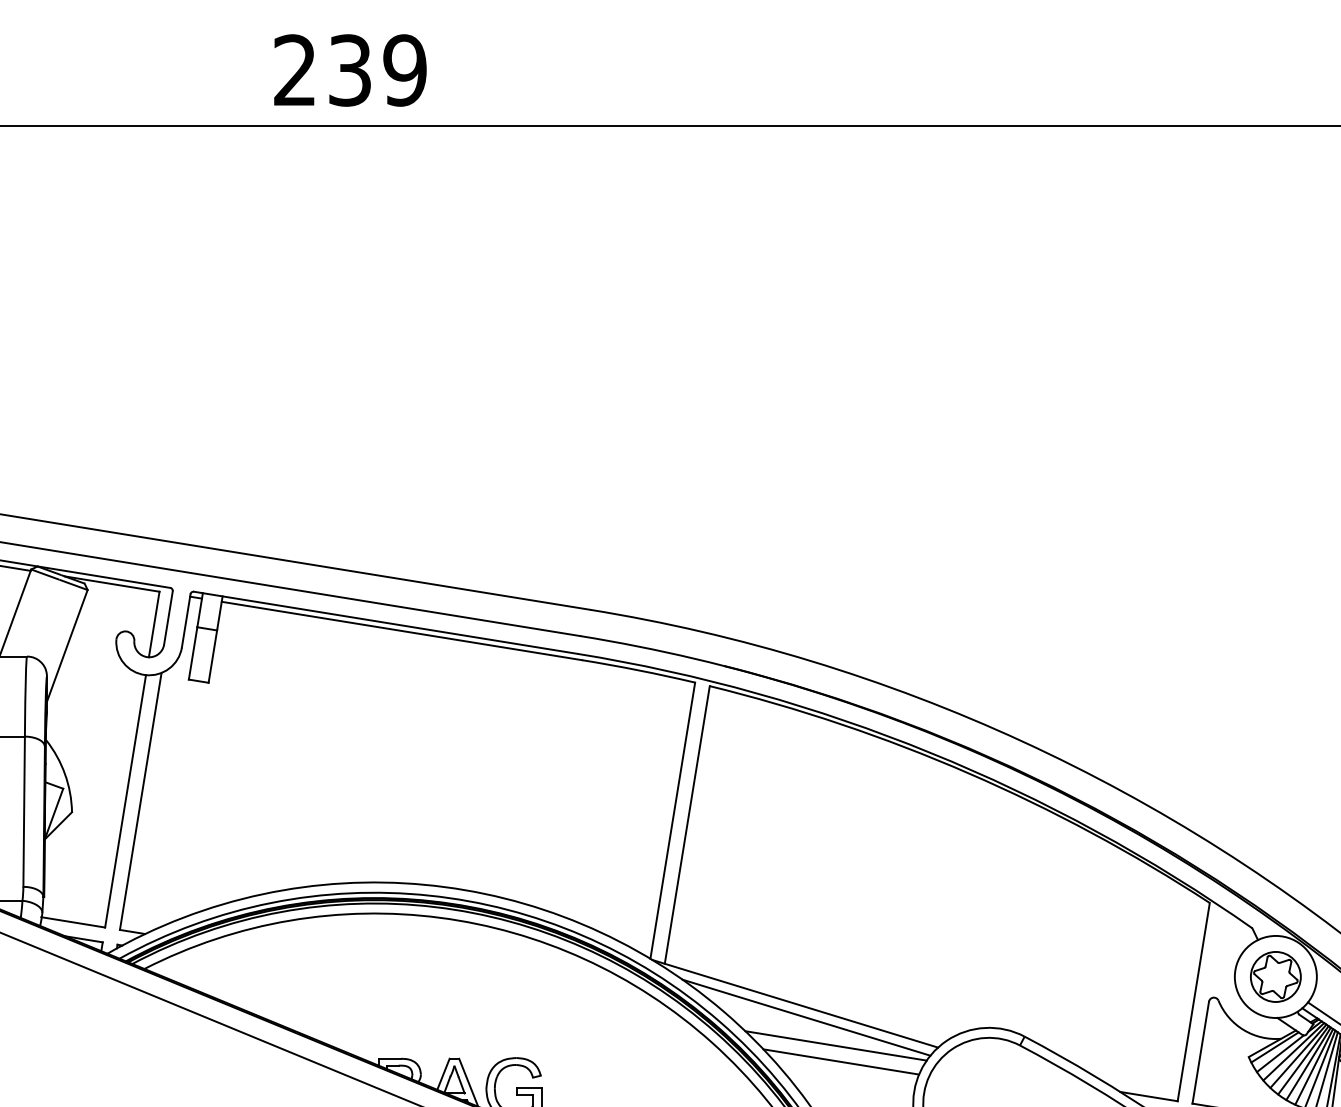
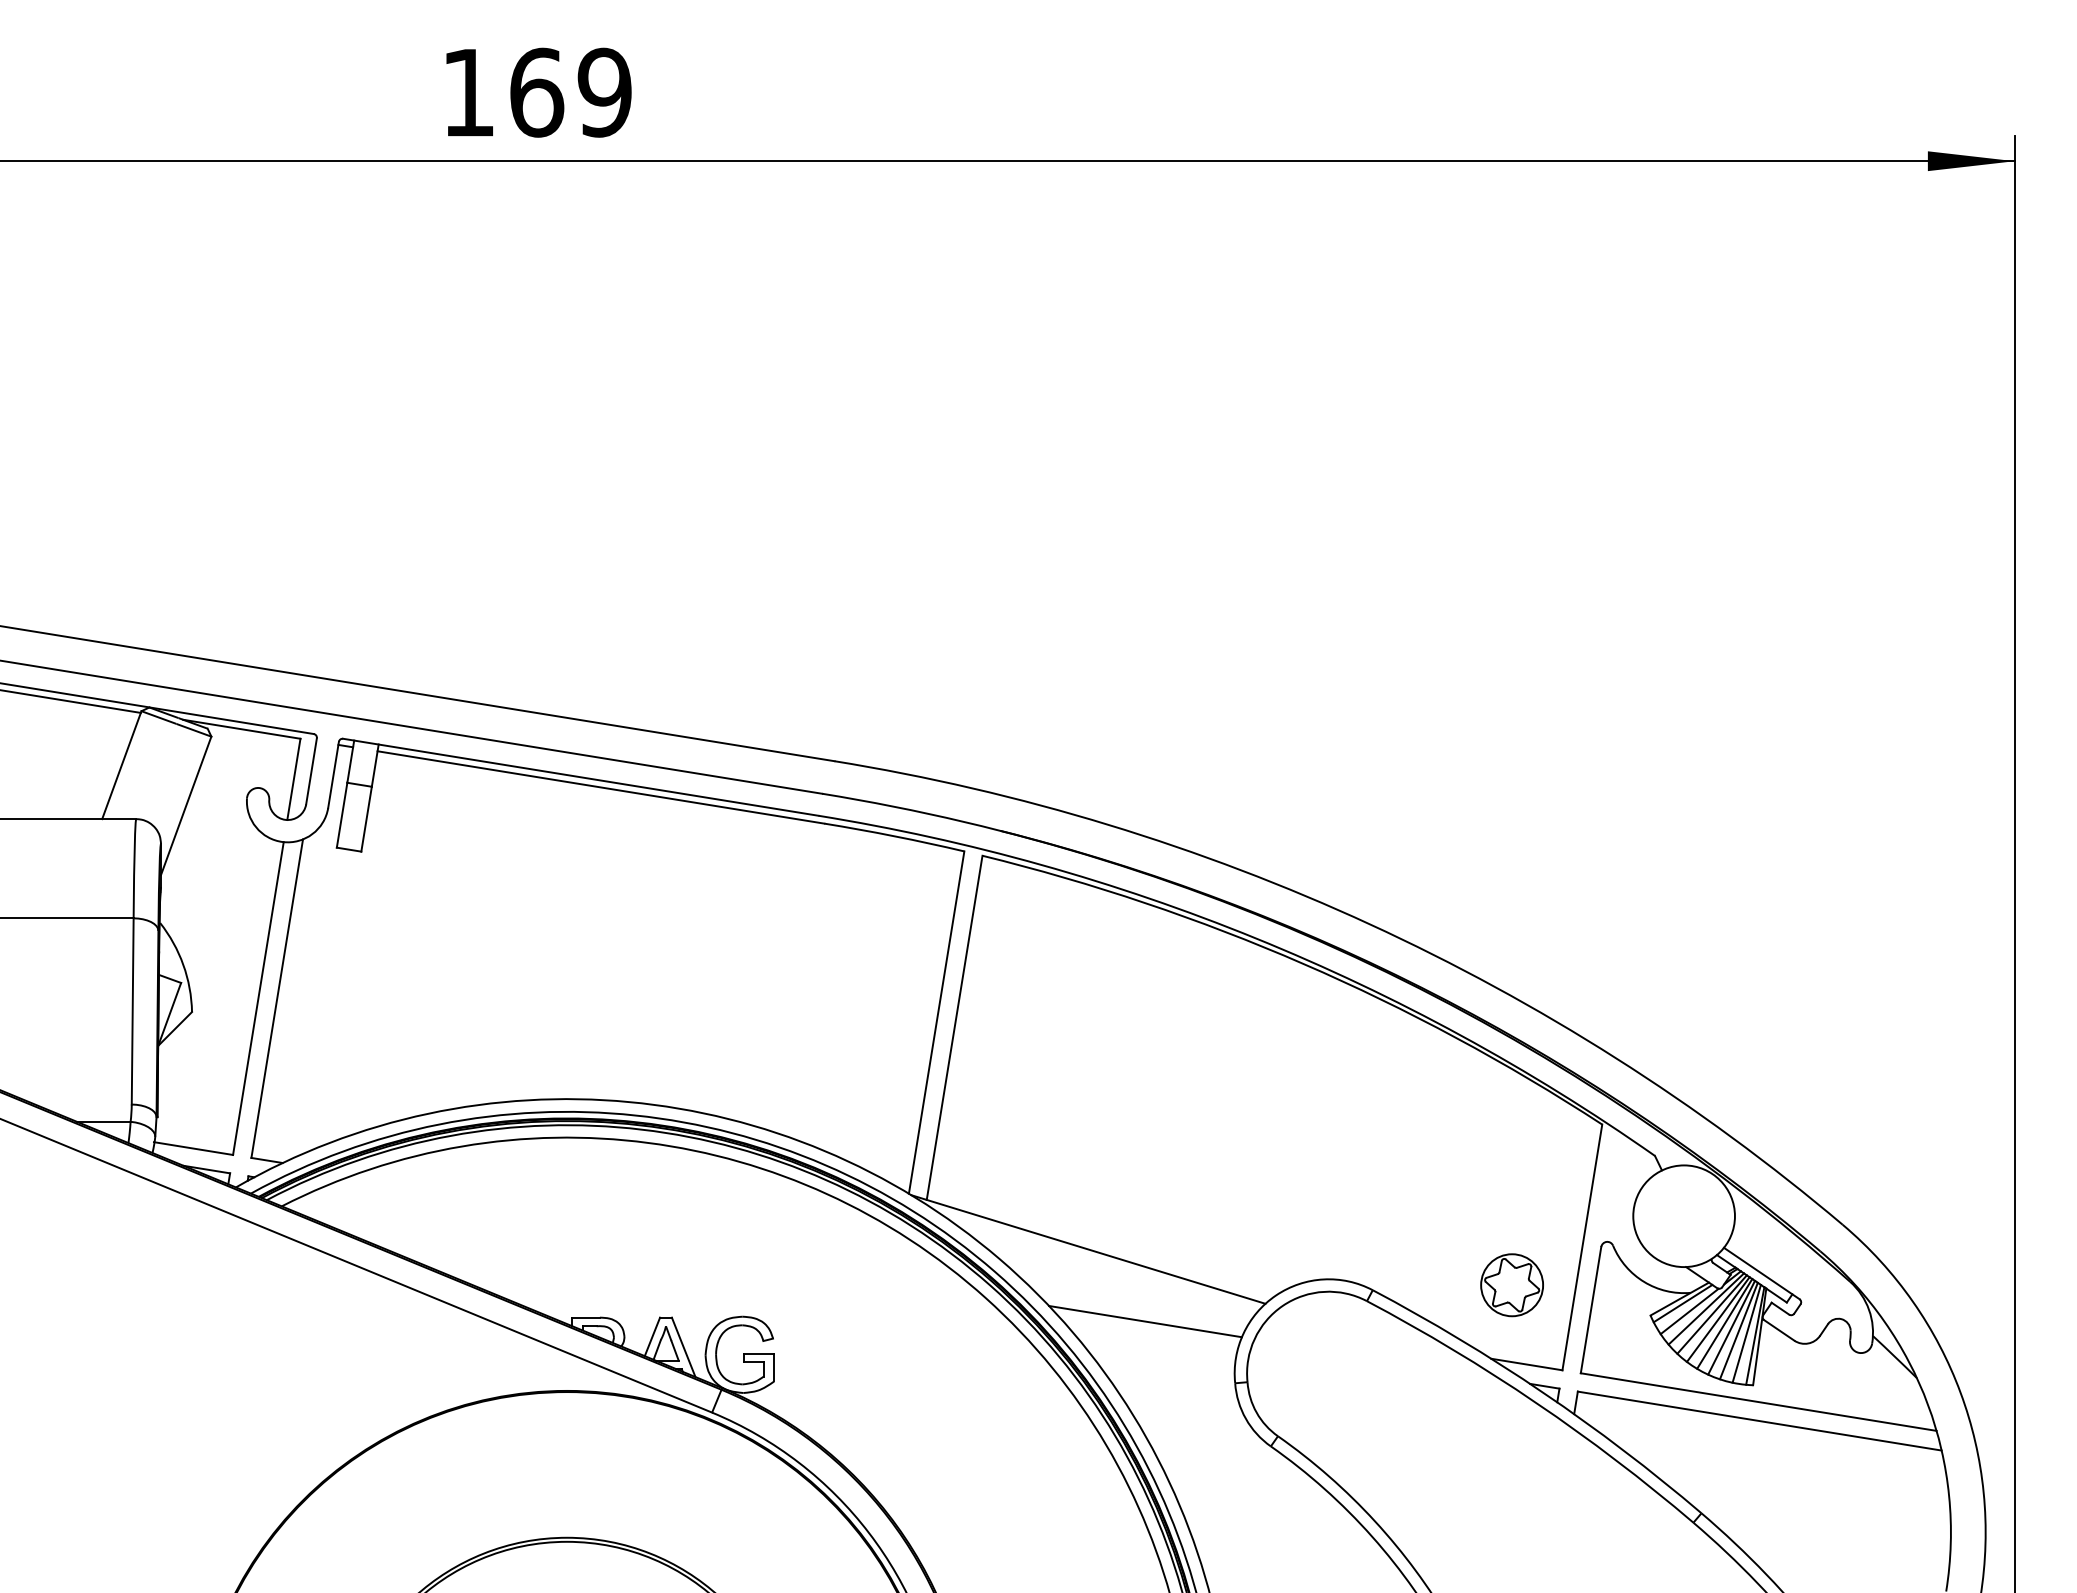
text: (323, 70) -> (503, 92), 239 -> 169
part: (1275, 977) -> (1511, 1285), moved
line: (805, 1017) -> (1101, 1266), removed
line: (835, 1045) -> (1138, 1301), removed

